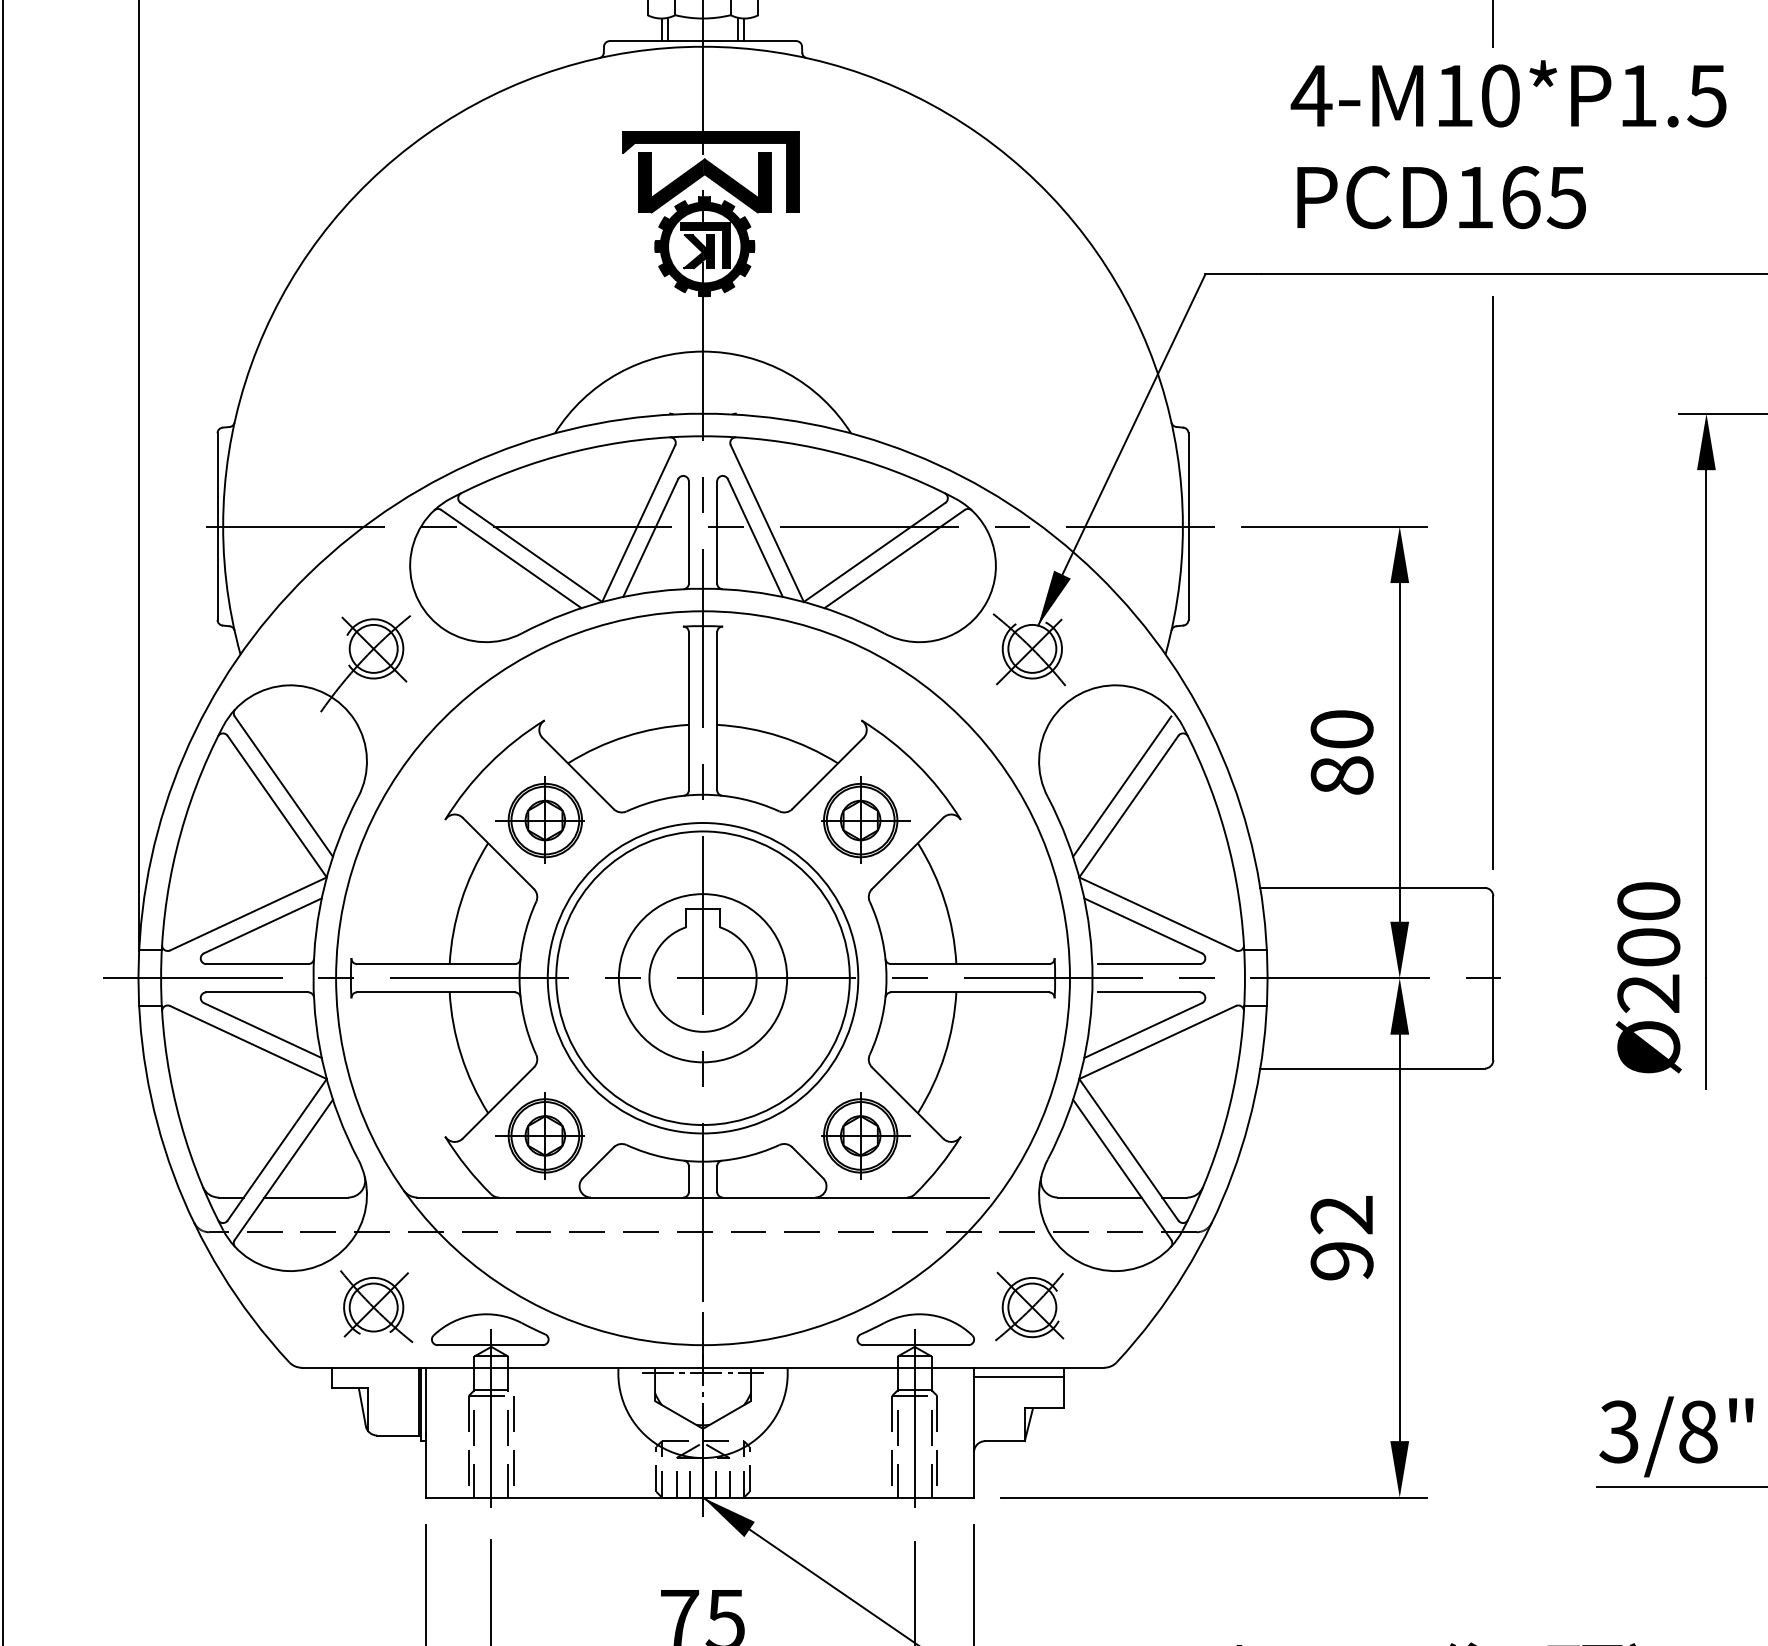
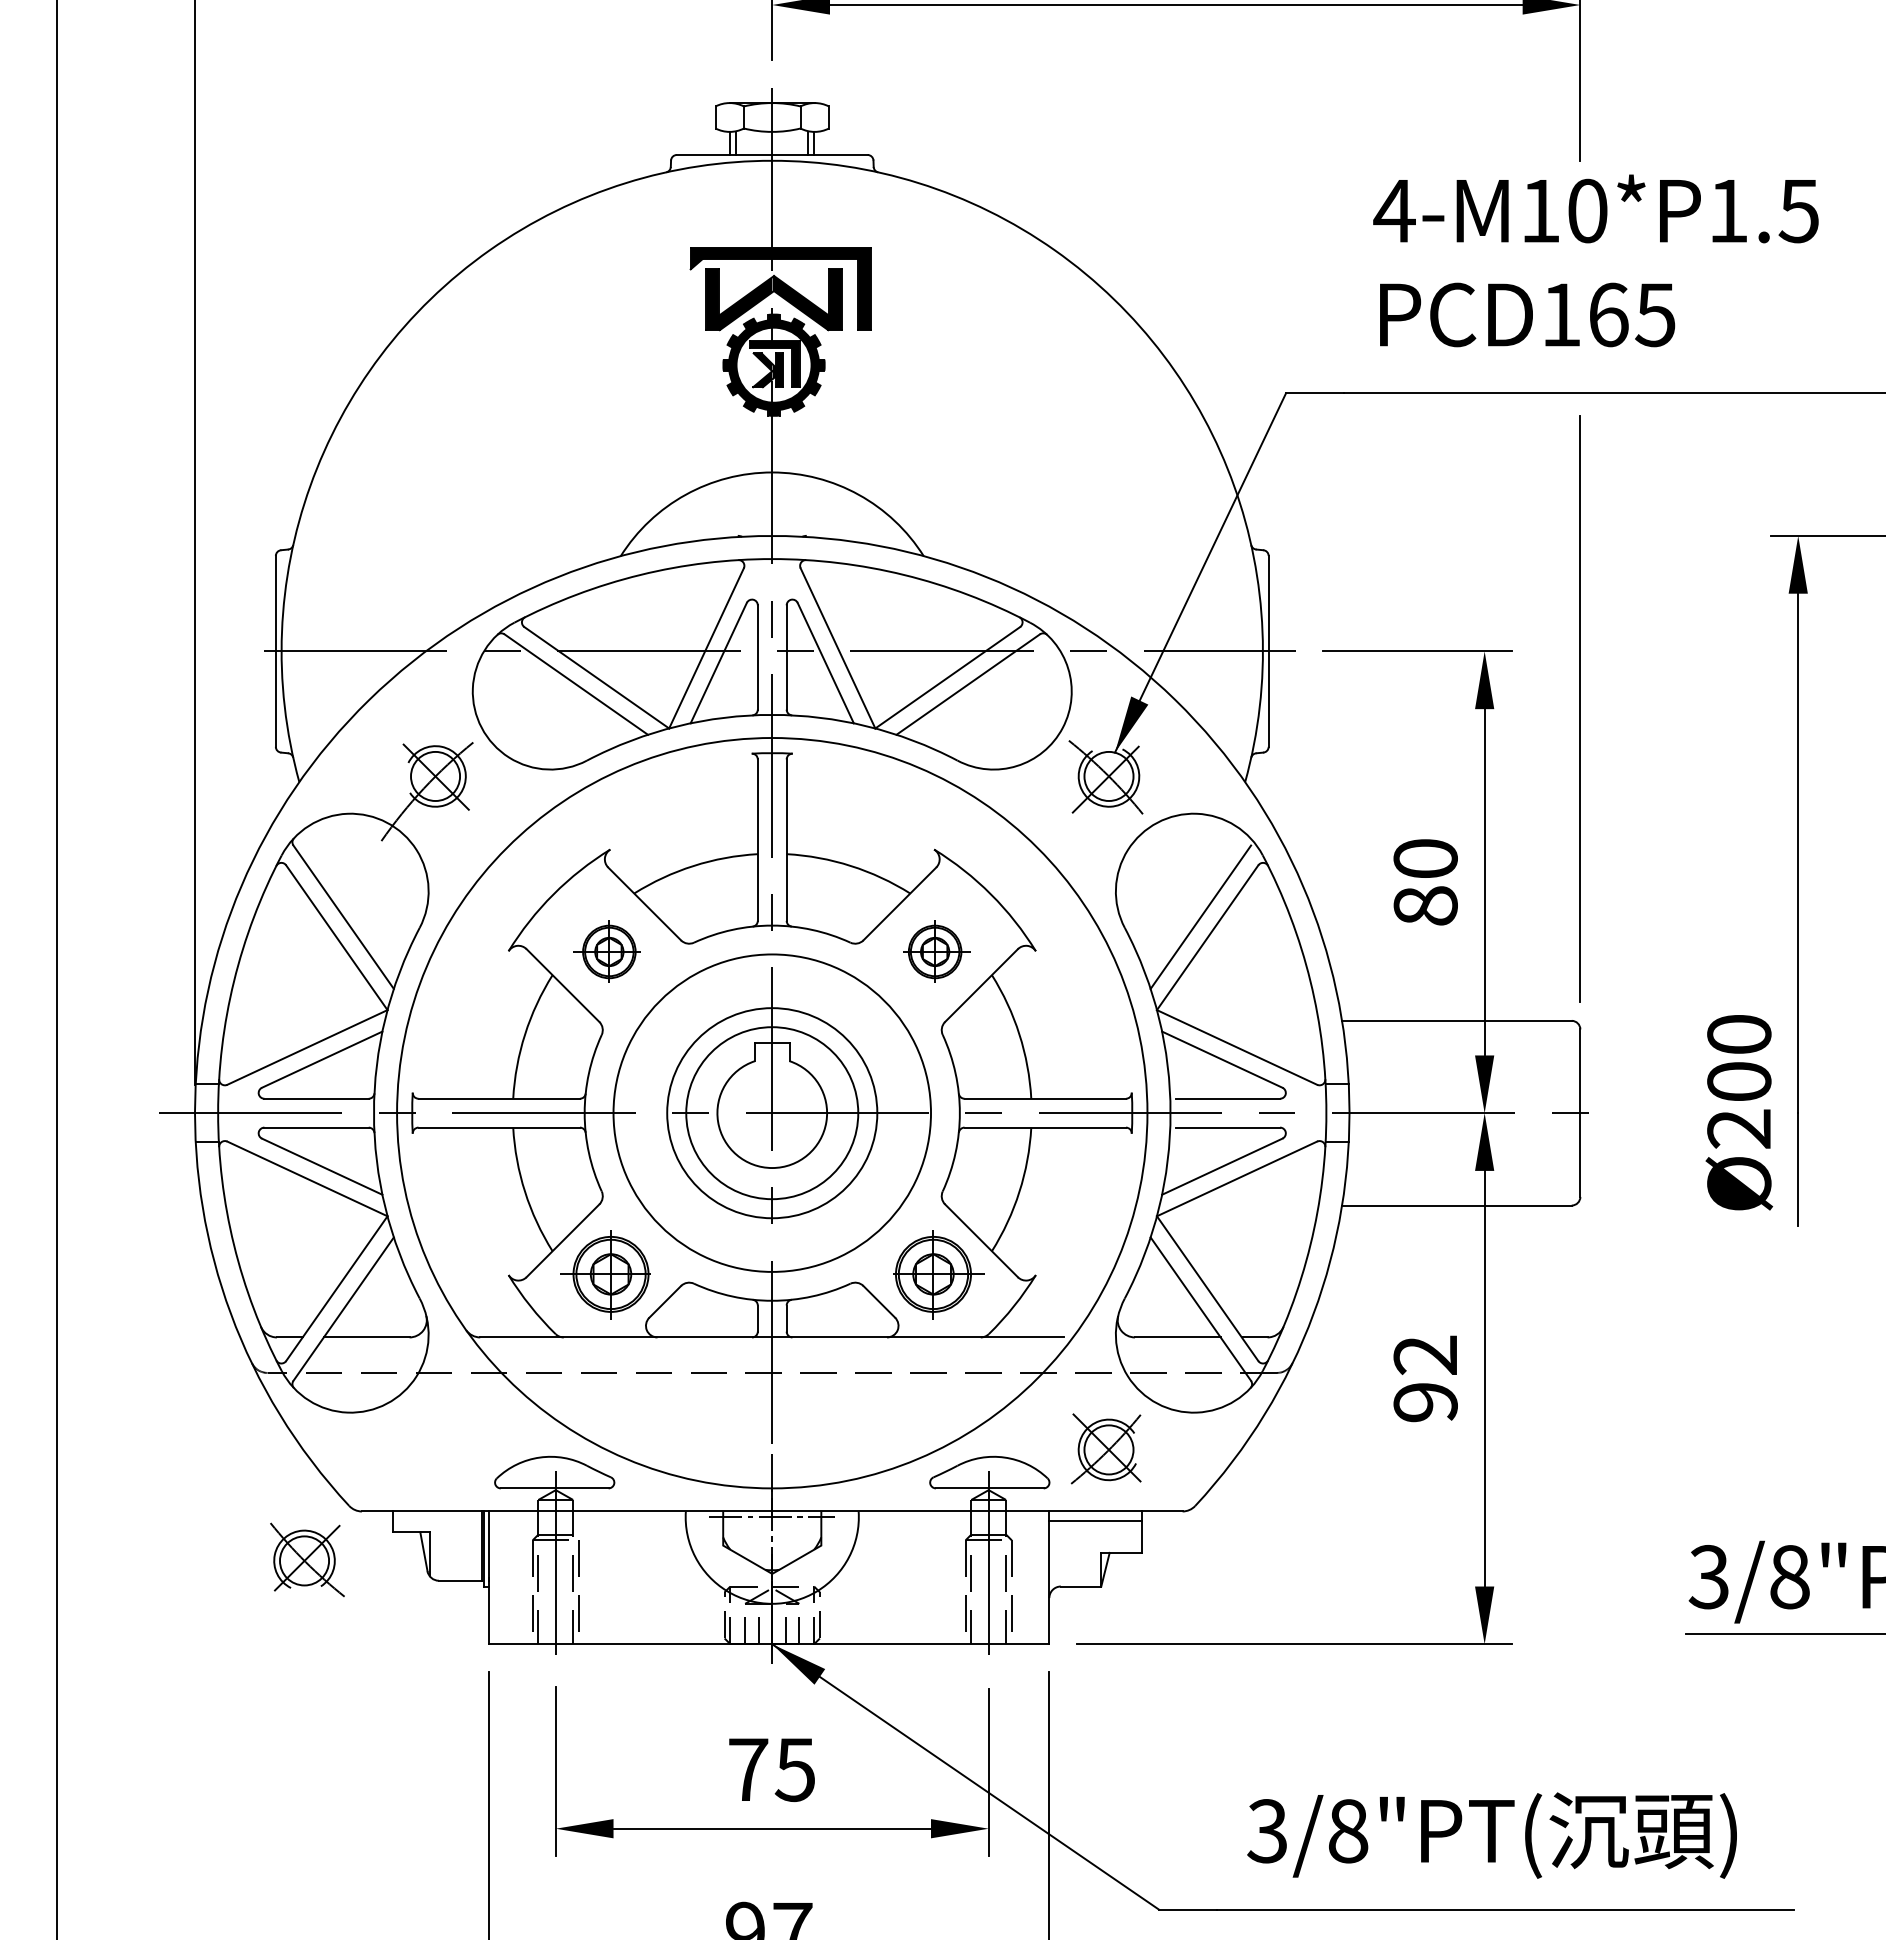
part: (539, 820) -> (605, 951), size x0.7
part: (865, 820) -> (938, 951), size x0.7
circle: (703, 978) -> (772, 1113), size x0.7
part: (376, 1306) -> (307, 1559), moved

